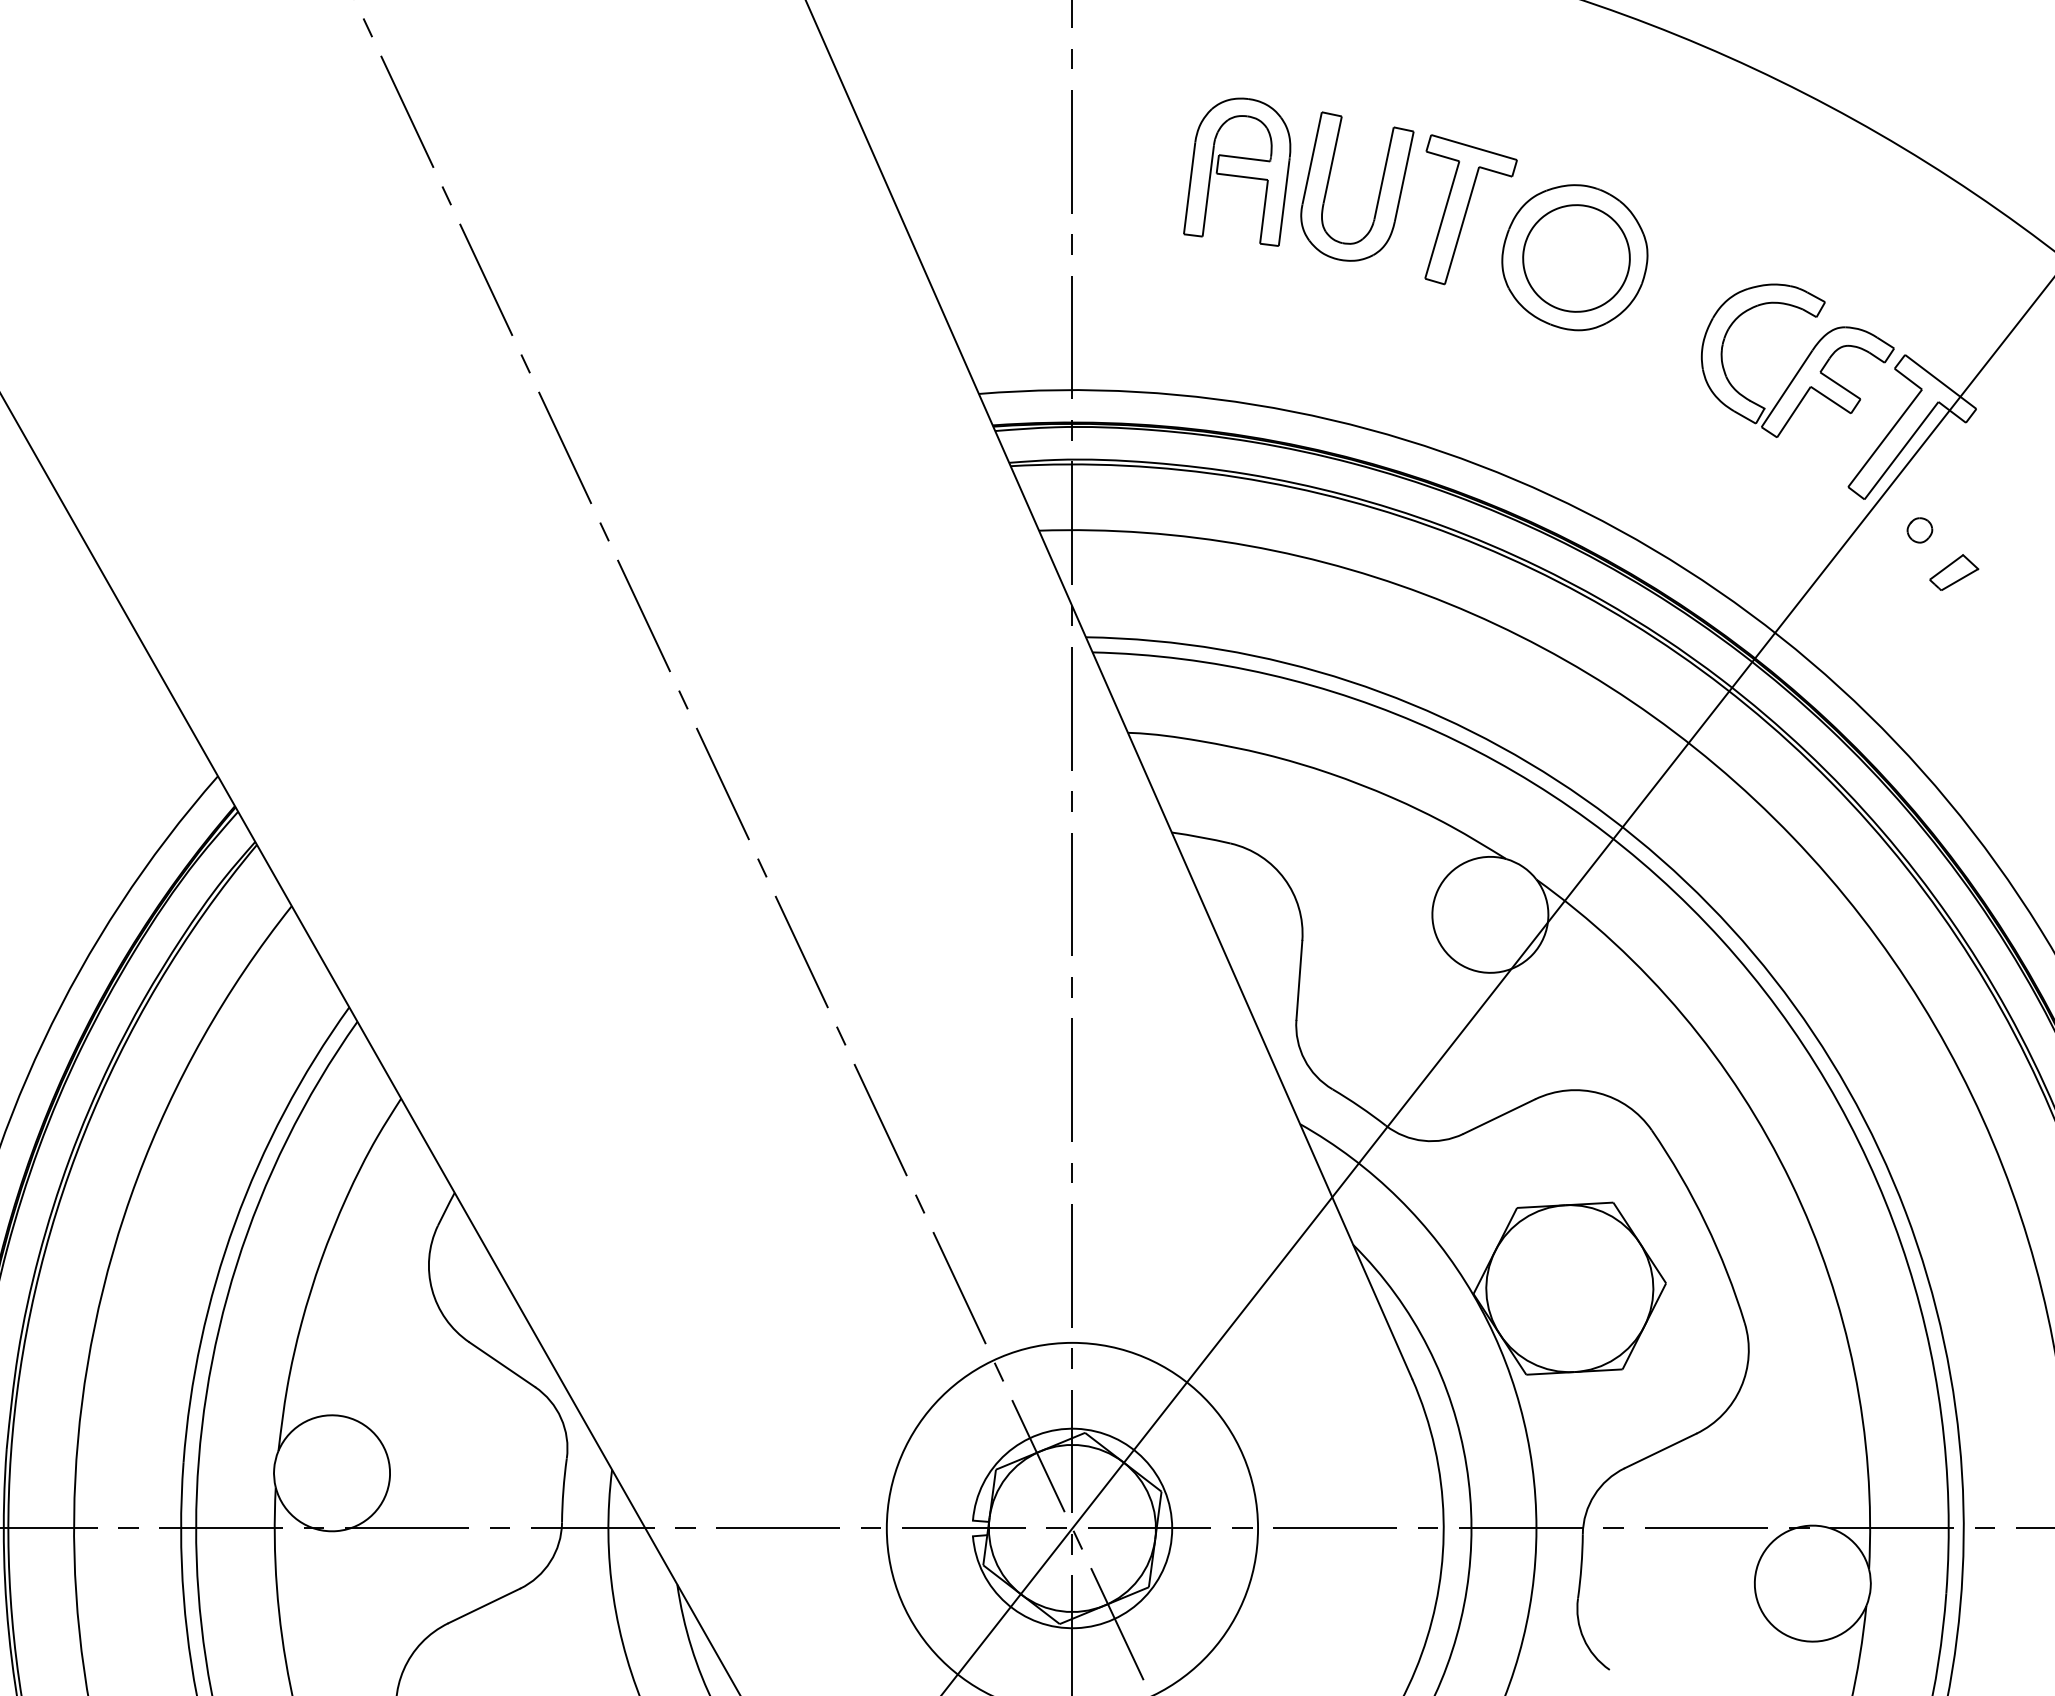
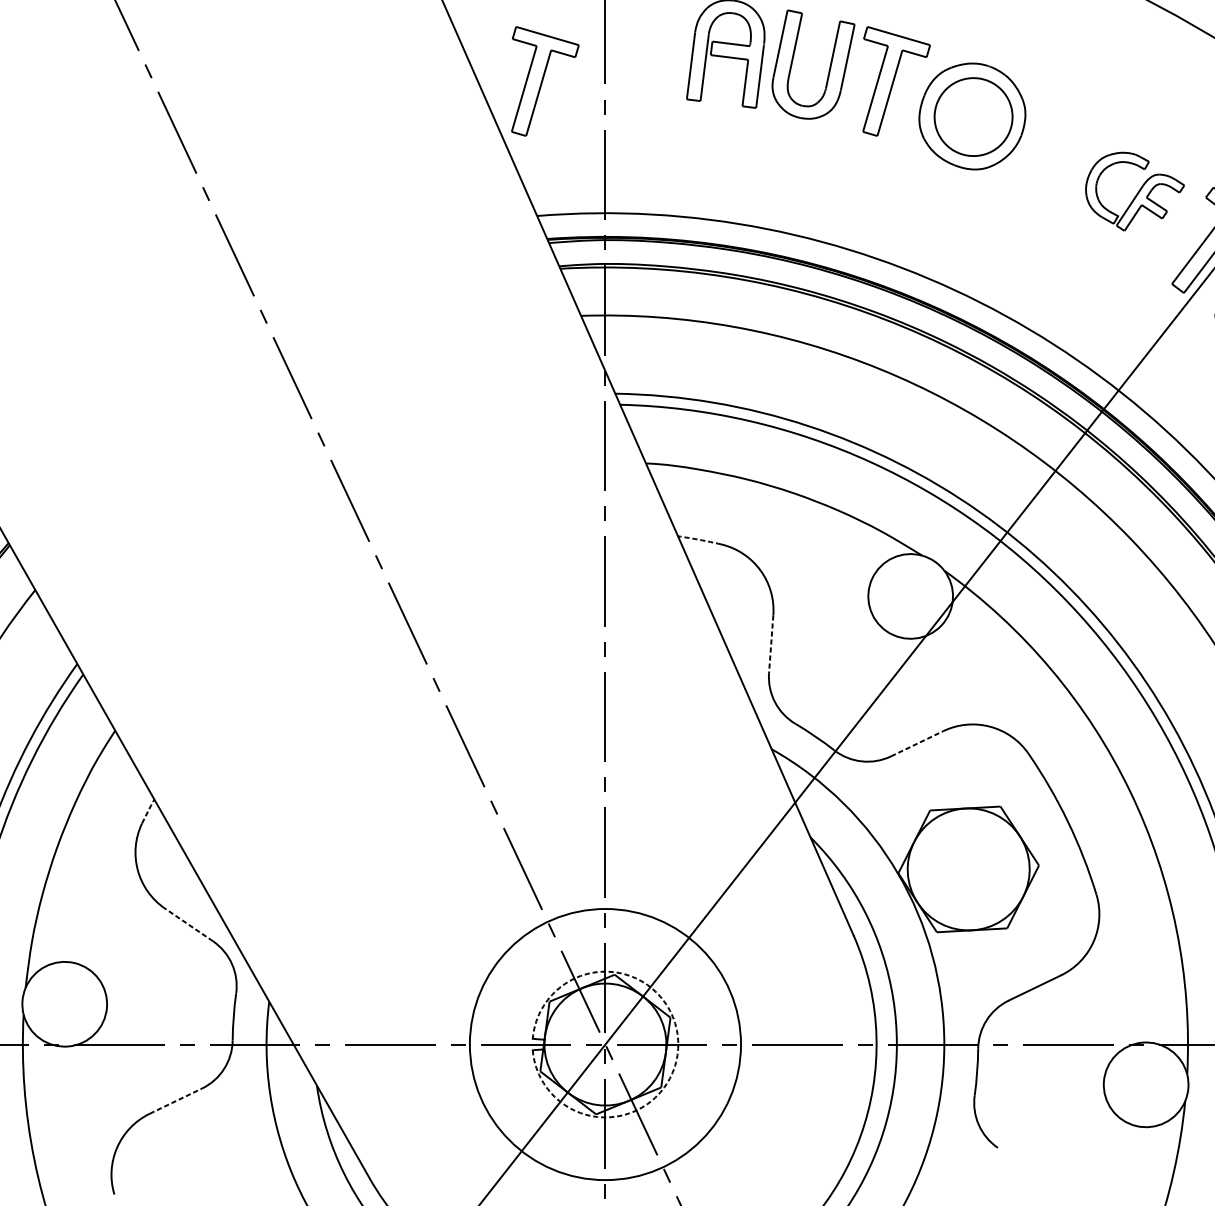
part: (989, 209) -> (544, 81), added
part: (1797, 360) -> (1134, 191), size x0.7
arc: (1201, 837) -> (699, 539), solid -> dashed
line: (1299, 980) -> (771, 644), solid -> dashed
line: (1499, 1116) -> (917, 743), solid -> dashed
line: (446, 1207) -> (148, 810), solid -> dashed
line: (502, 1364) -> (189, 924), solid -> dashed
arc: (1172, 1528) -> (678, 1044), solid -> dashed
line: (484, 1605) -> (176, 1100), solid -> dashed

